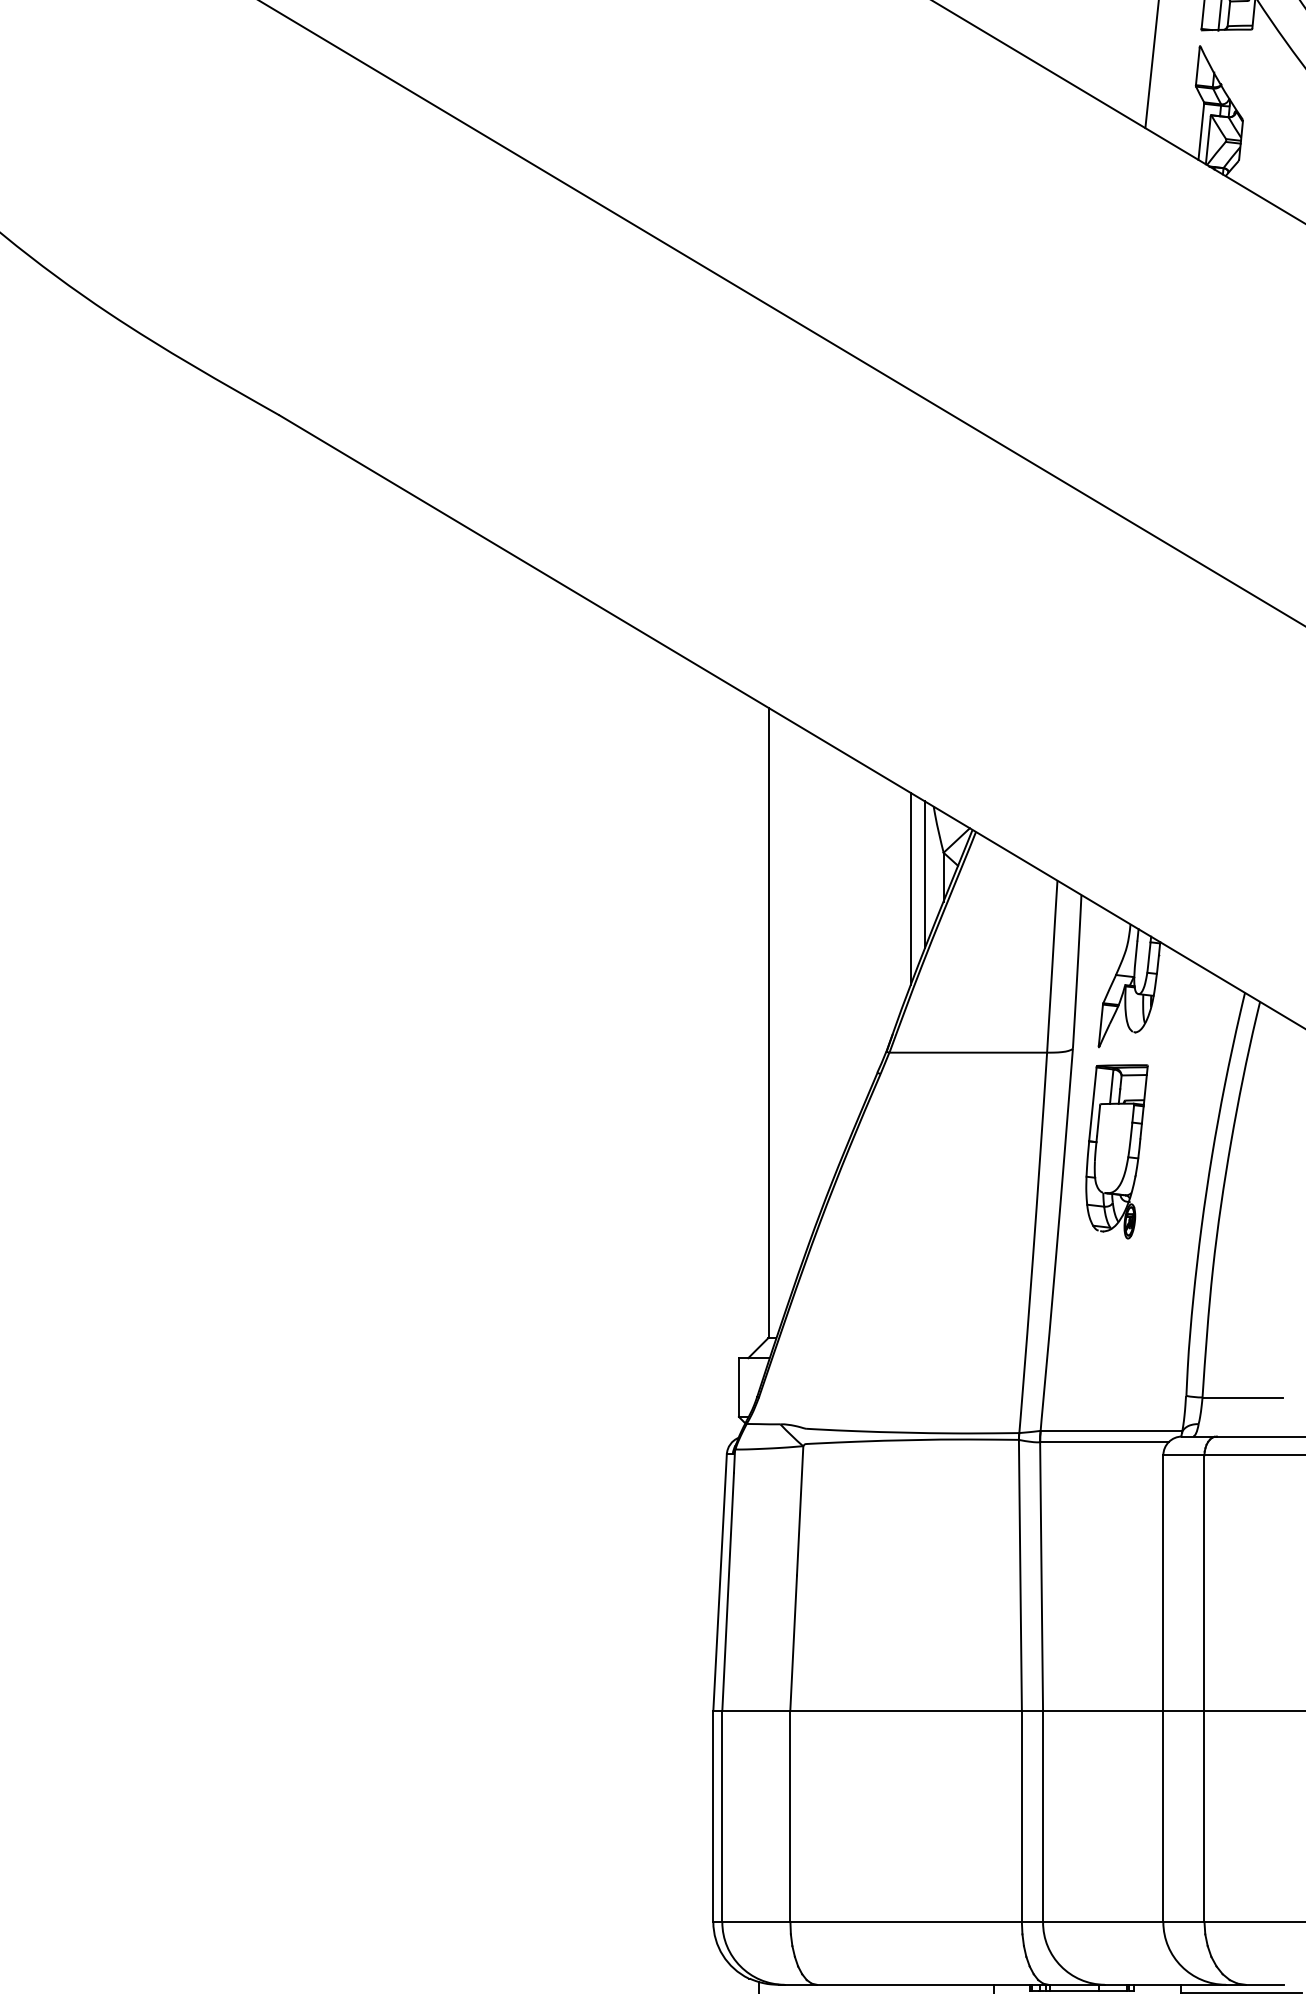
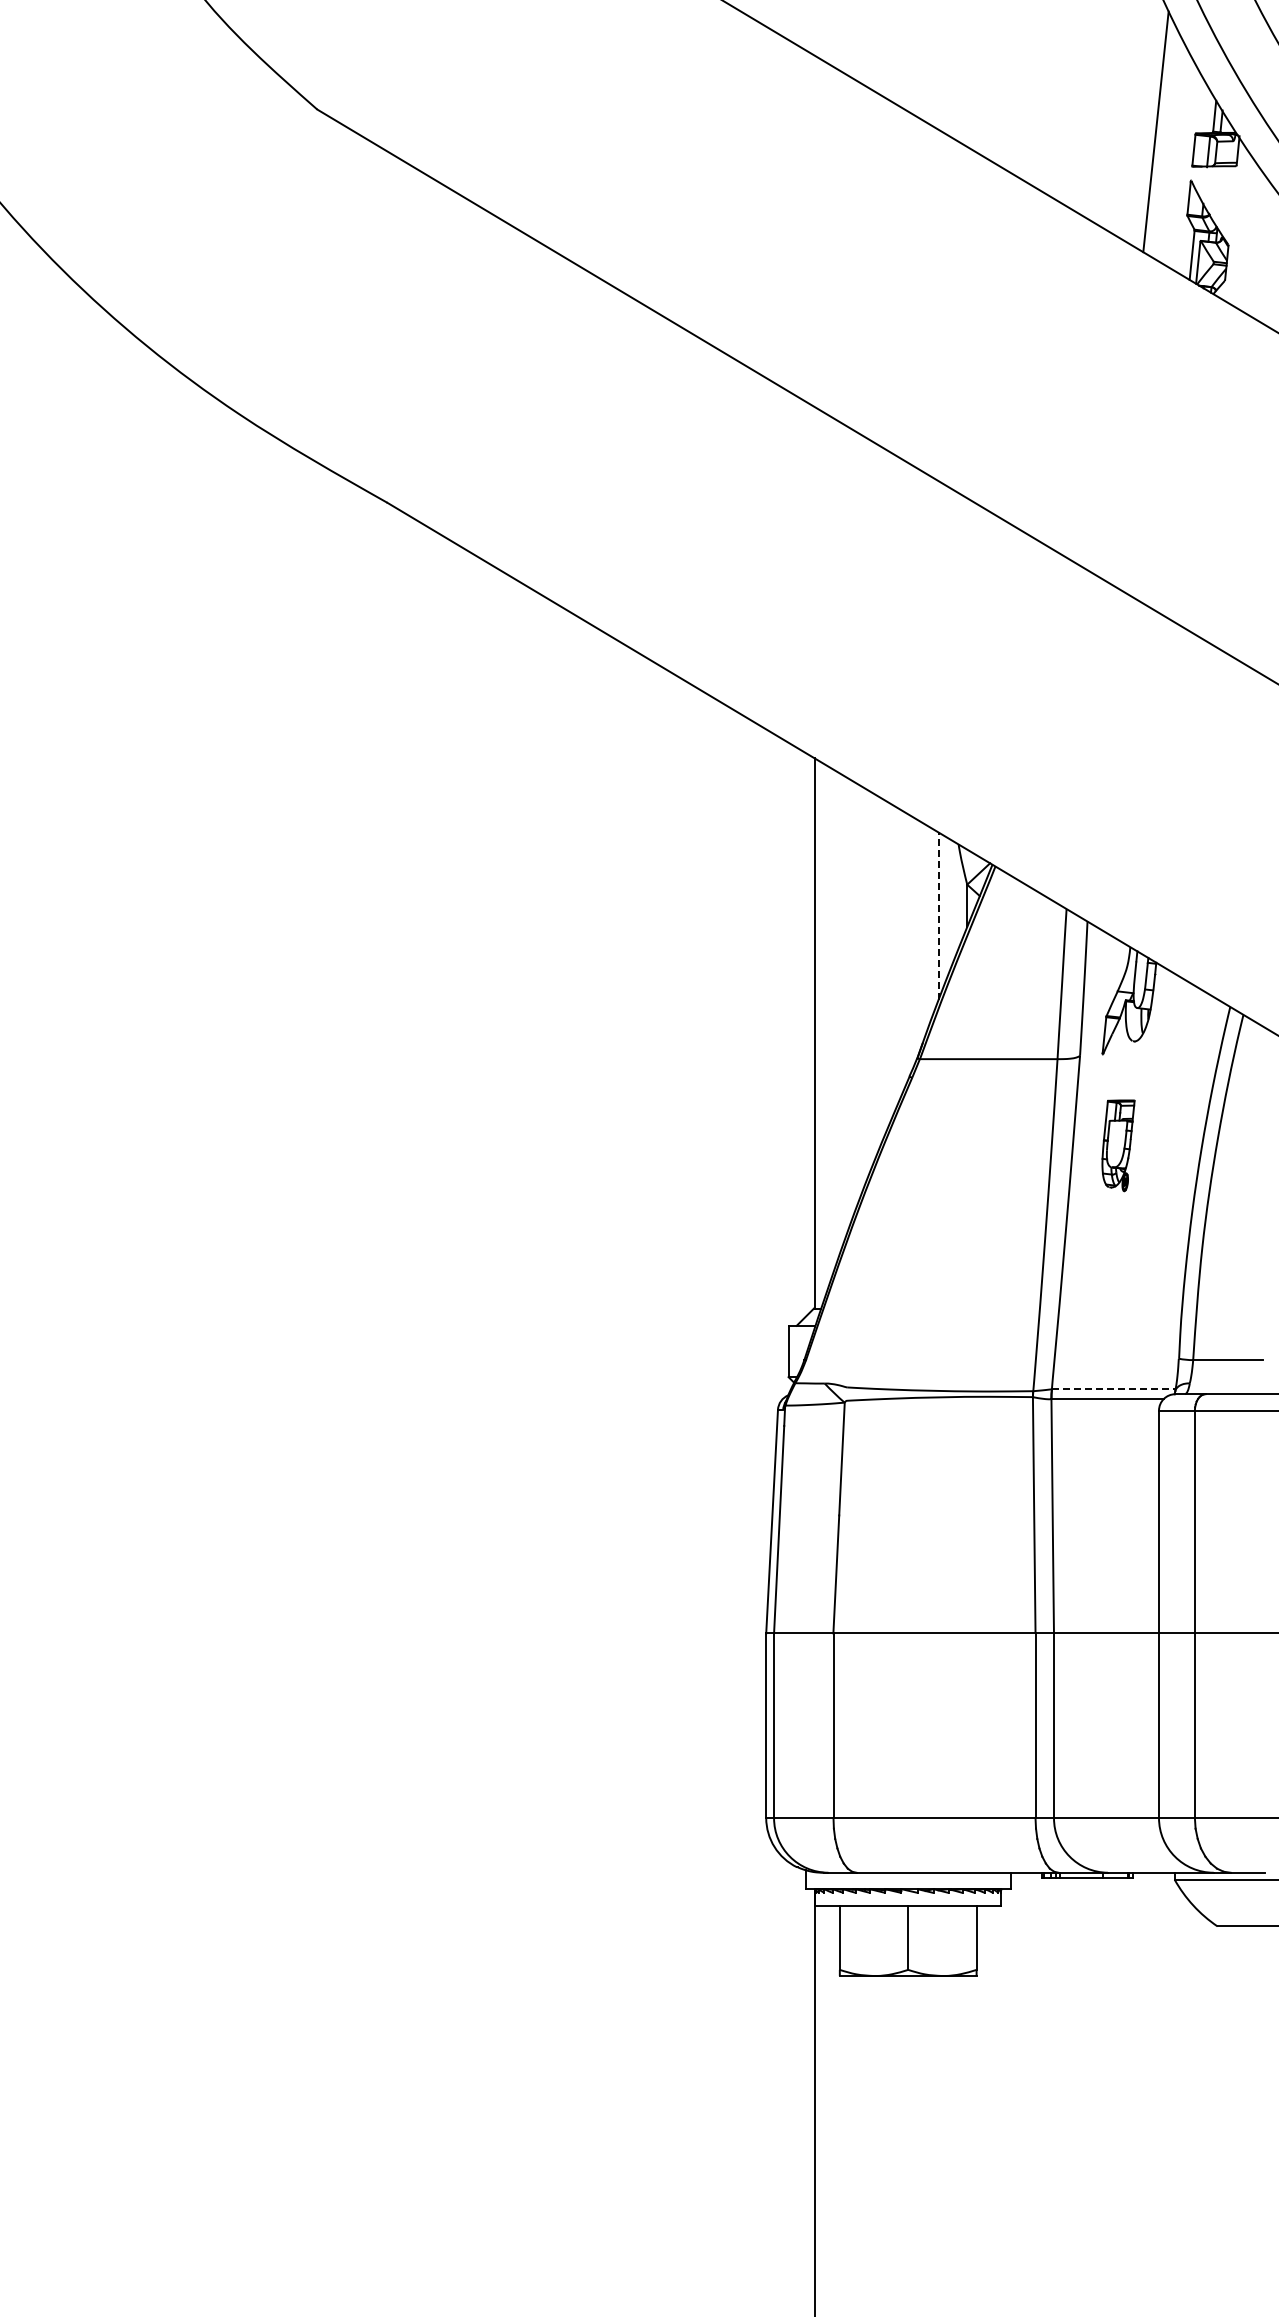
line: (924, 874) -> (950, 903), removed
line: (910, 889) -> (938, 916), solid -> dashed
part: (1116, 1151) -> (1118, 1145), size x0.6
line: (1111, 1431) -> (1113, 1389), solid -> dashed

